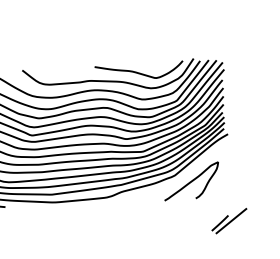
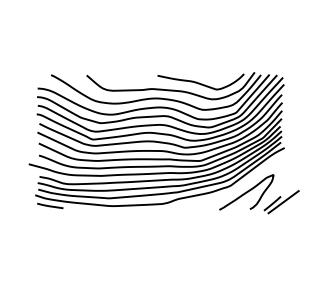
part: (229, 221) -> (281, 202), moved

